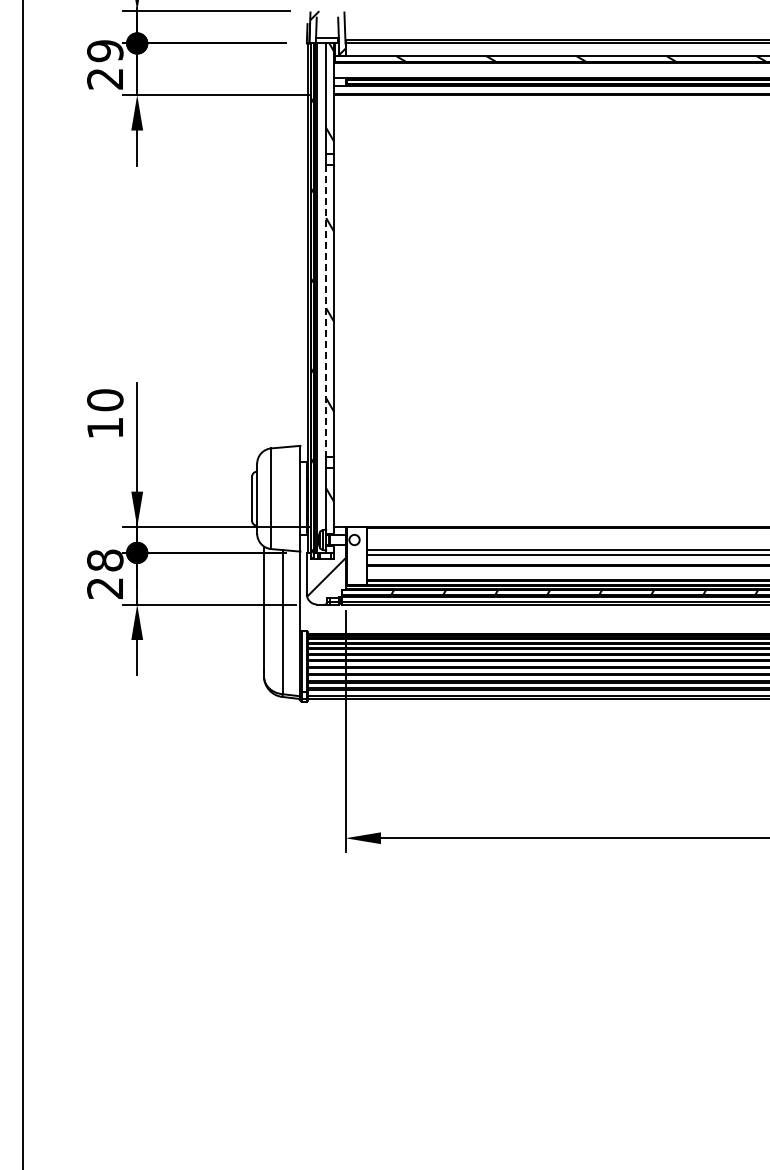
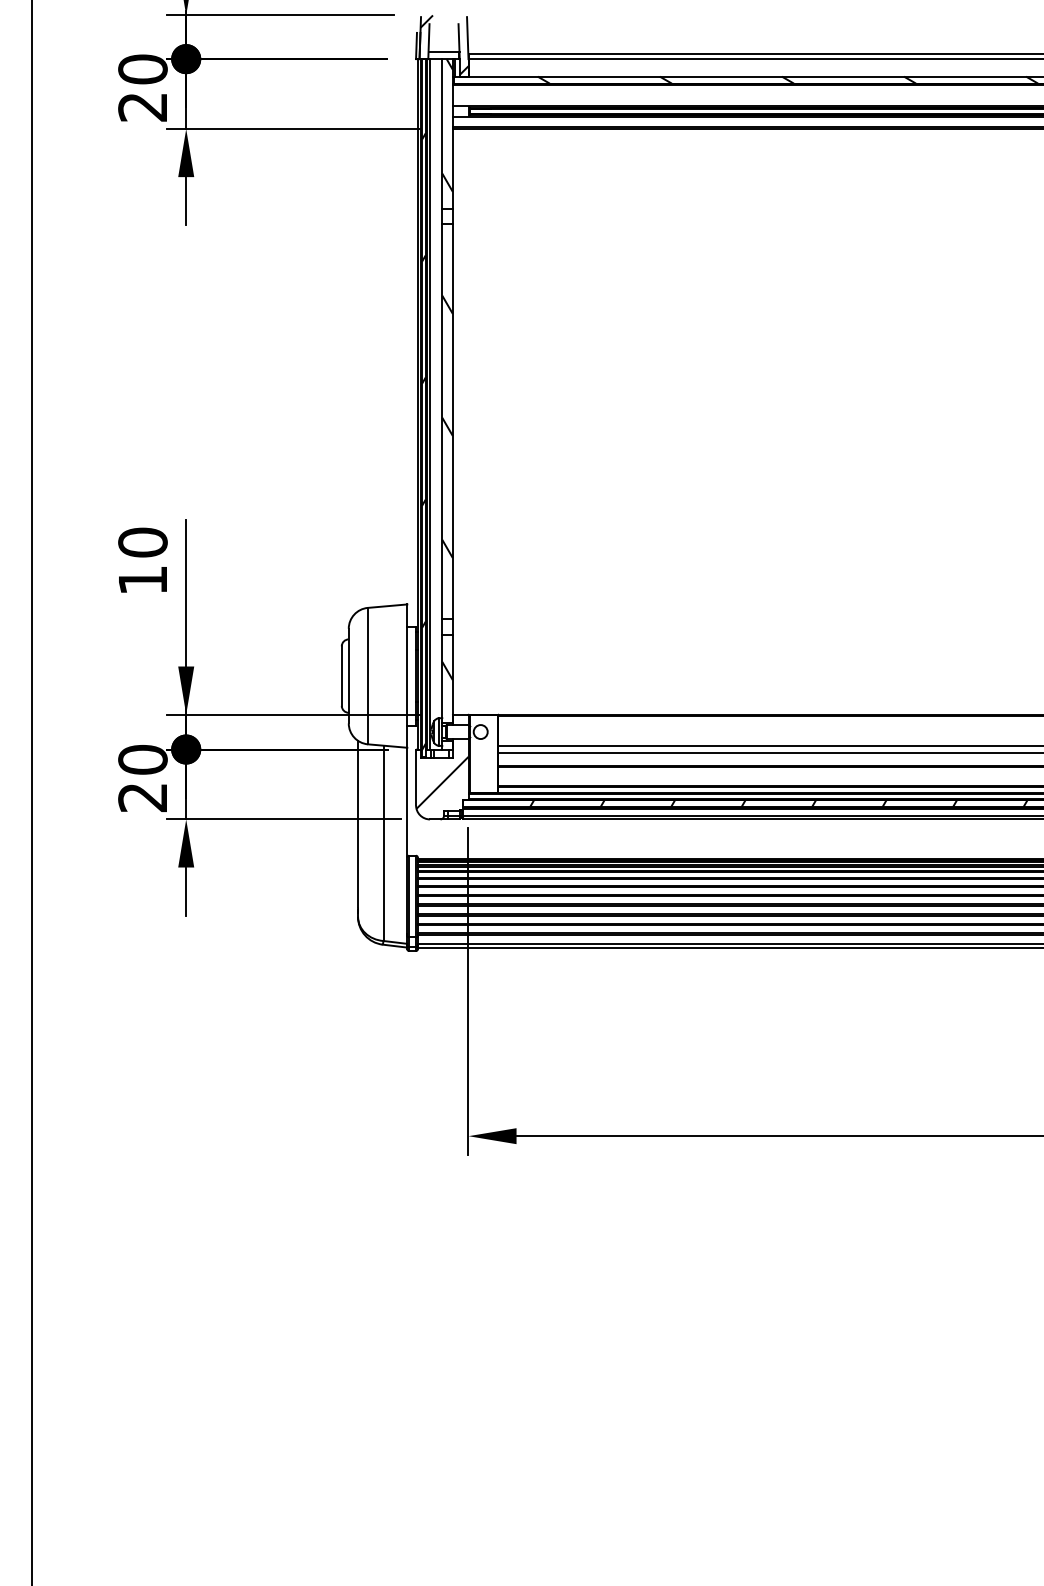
text: (105, 51) -> (143, 70), 29 -> 20
line: (326, 311) -> (442, 422), dashed -> solid
text: (105, 560) -> (143, 759), 28 -> 20

